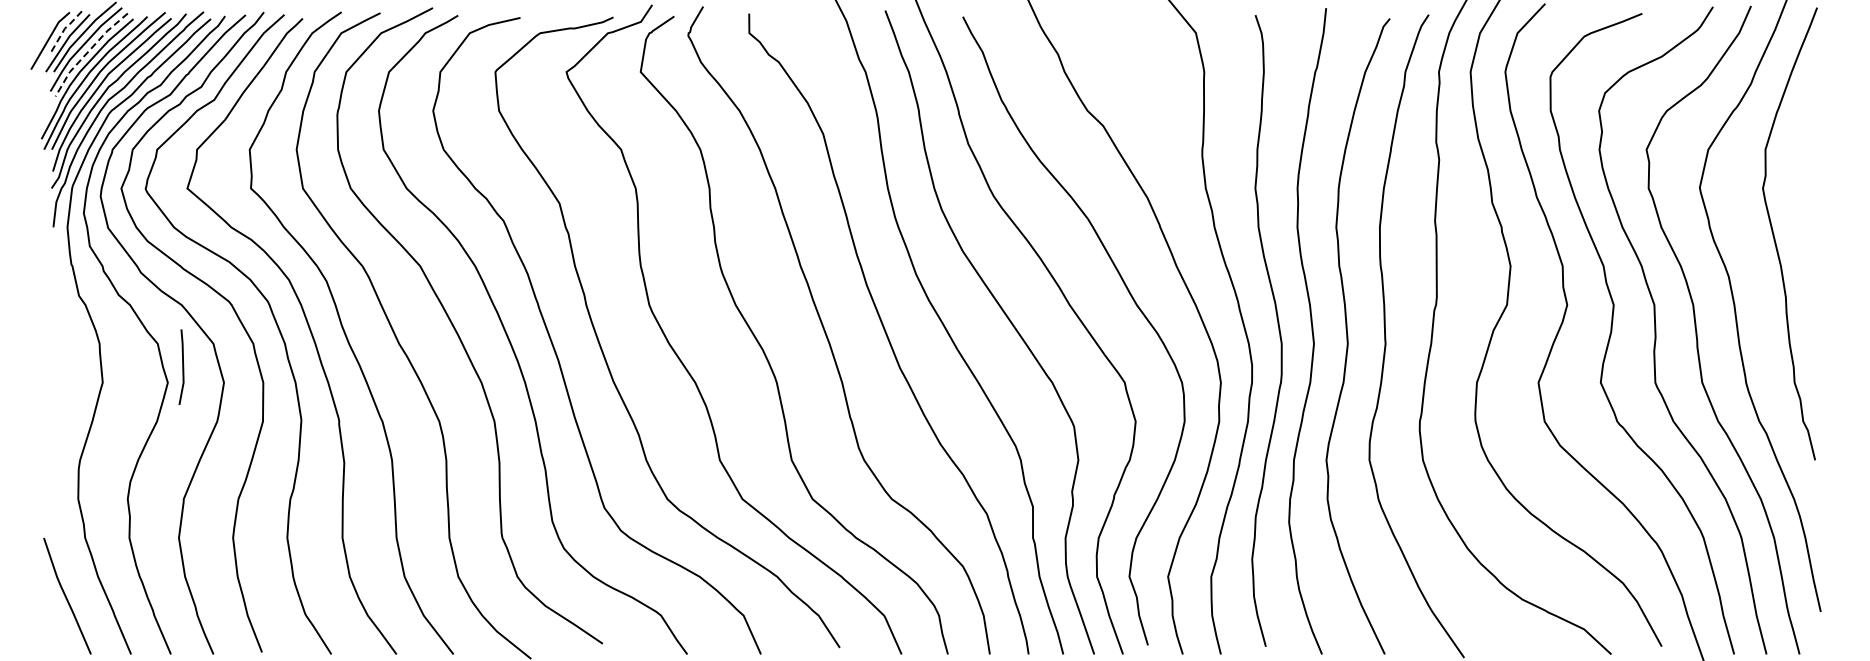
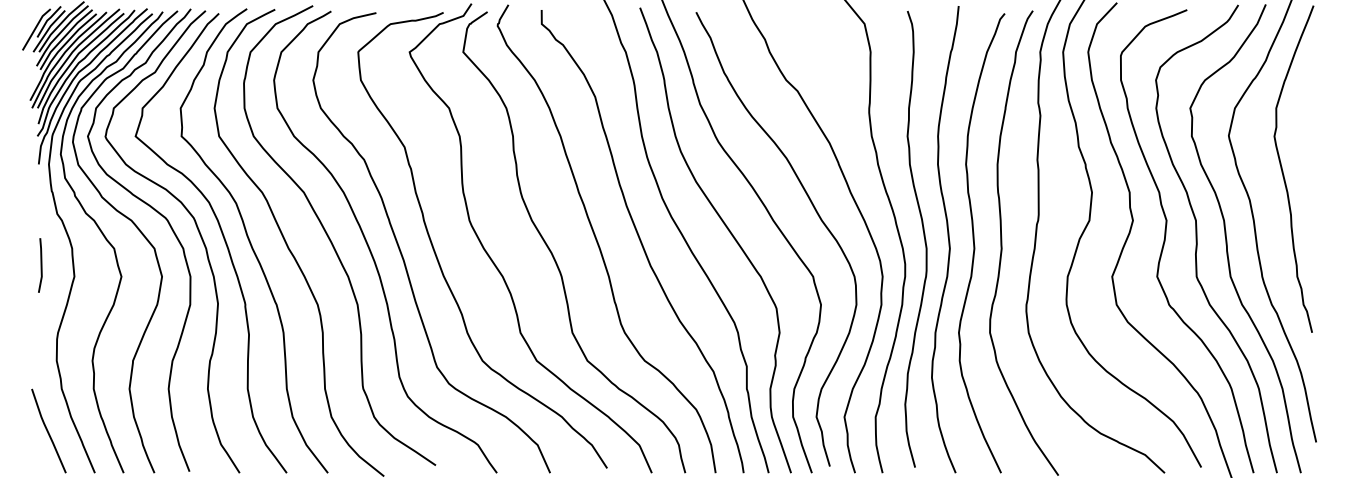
line: (65, 27) -> (47, 19), dashed -> solid
line: (88, 52) -> (64, 38), dashed -> solid
line: (182, 366) -> (41, 265), moved

